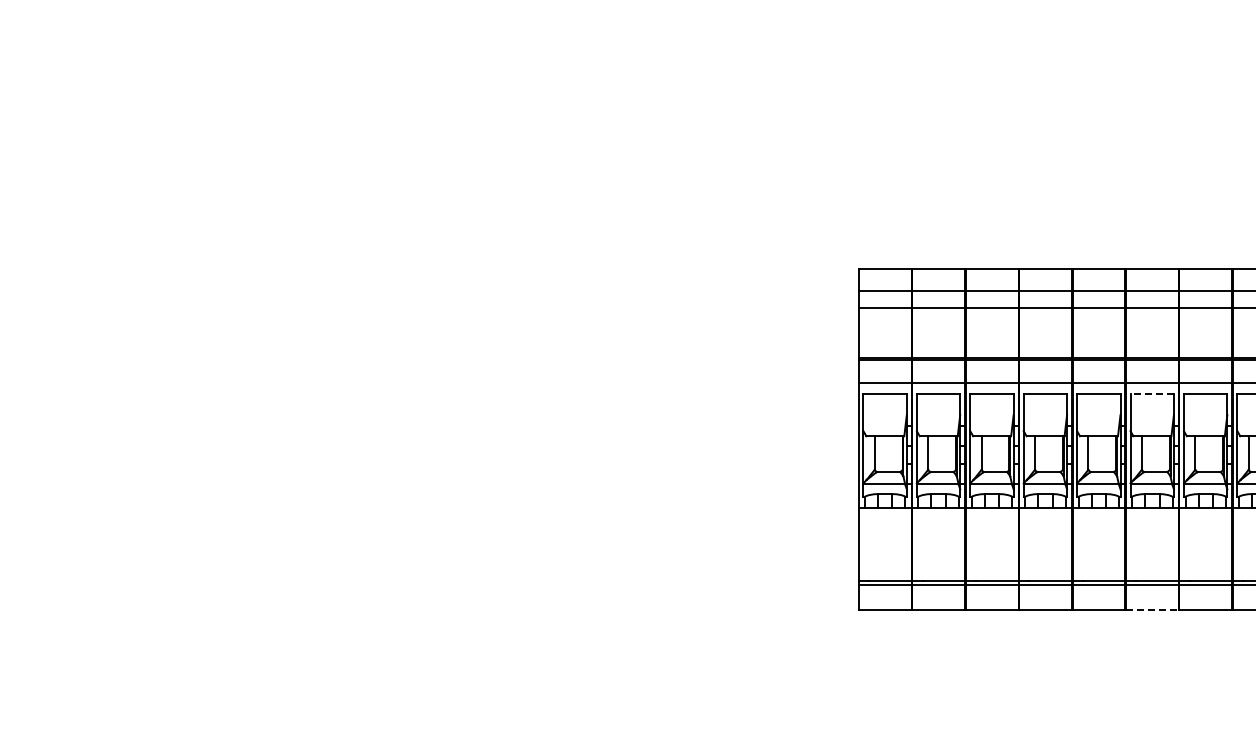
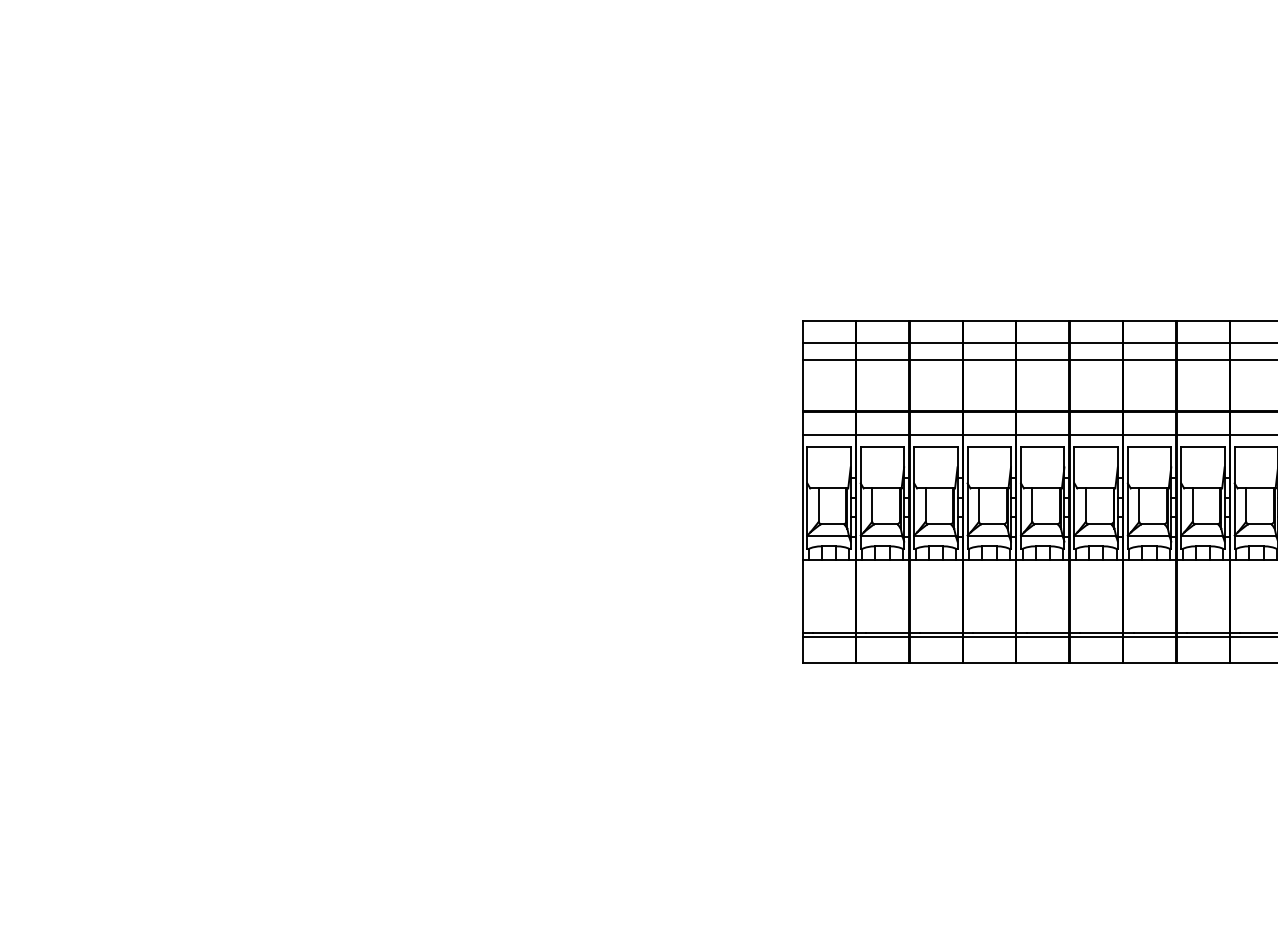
line: (1152, 394) -> (1096, 446), dashed -> solid
line: (1152, 610) -> (1096, 662), dashed -> solid

